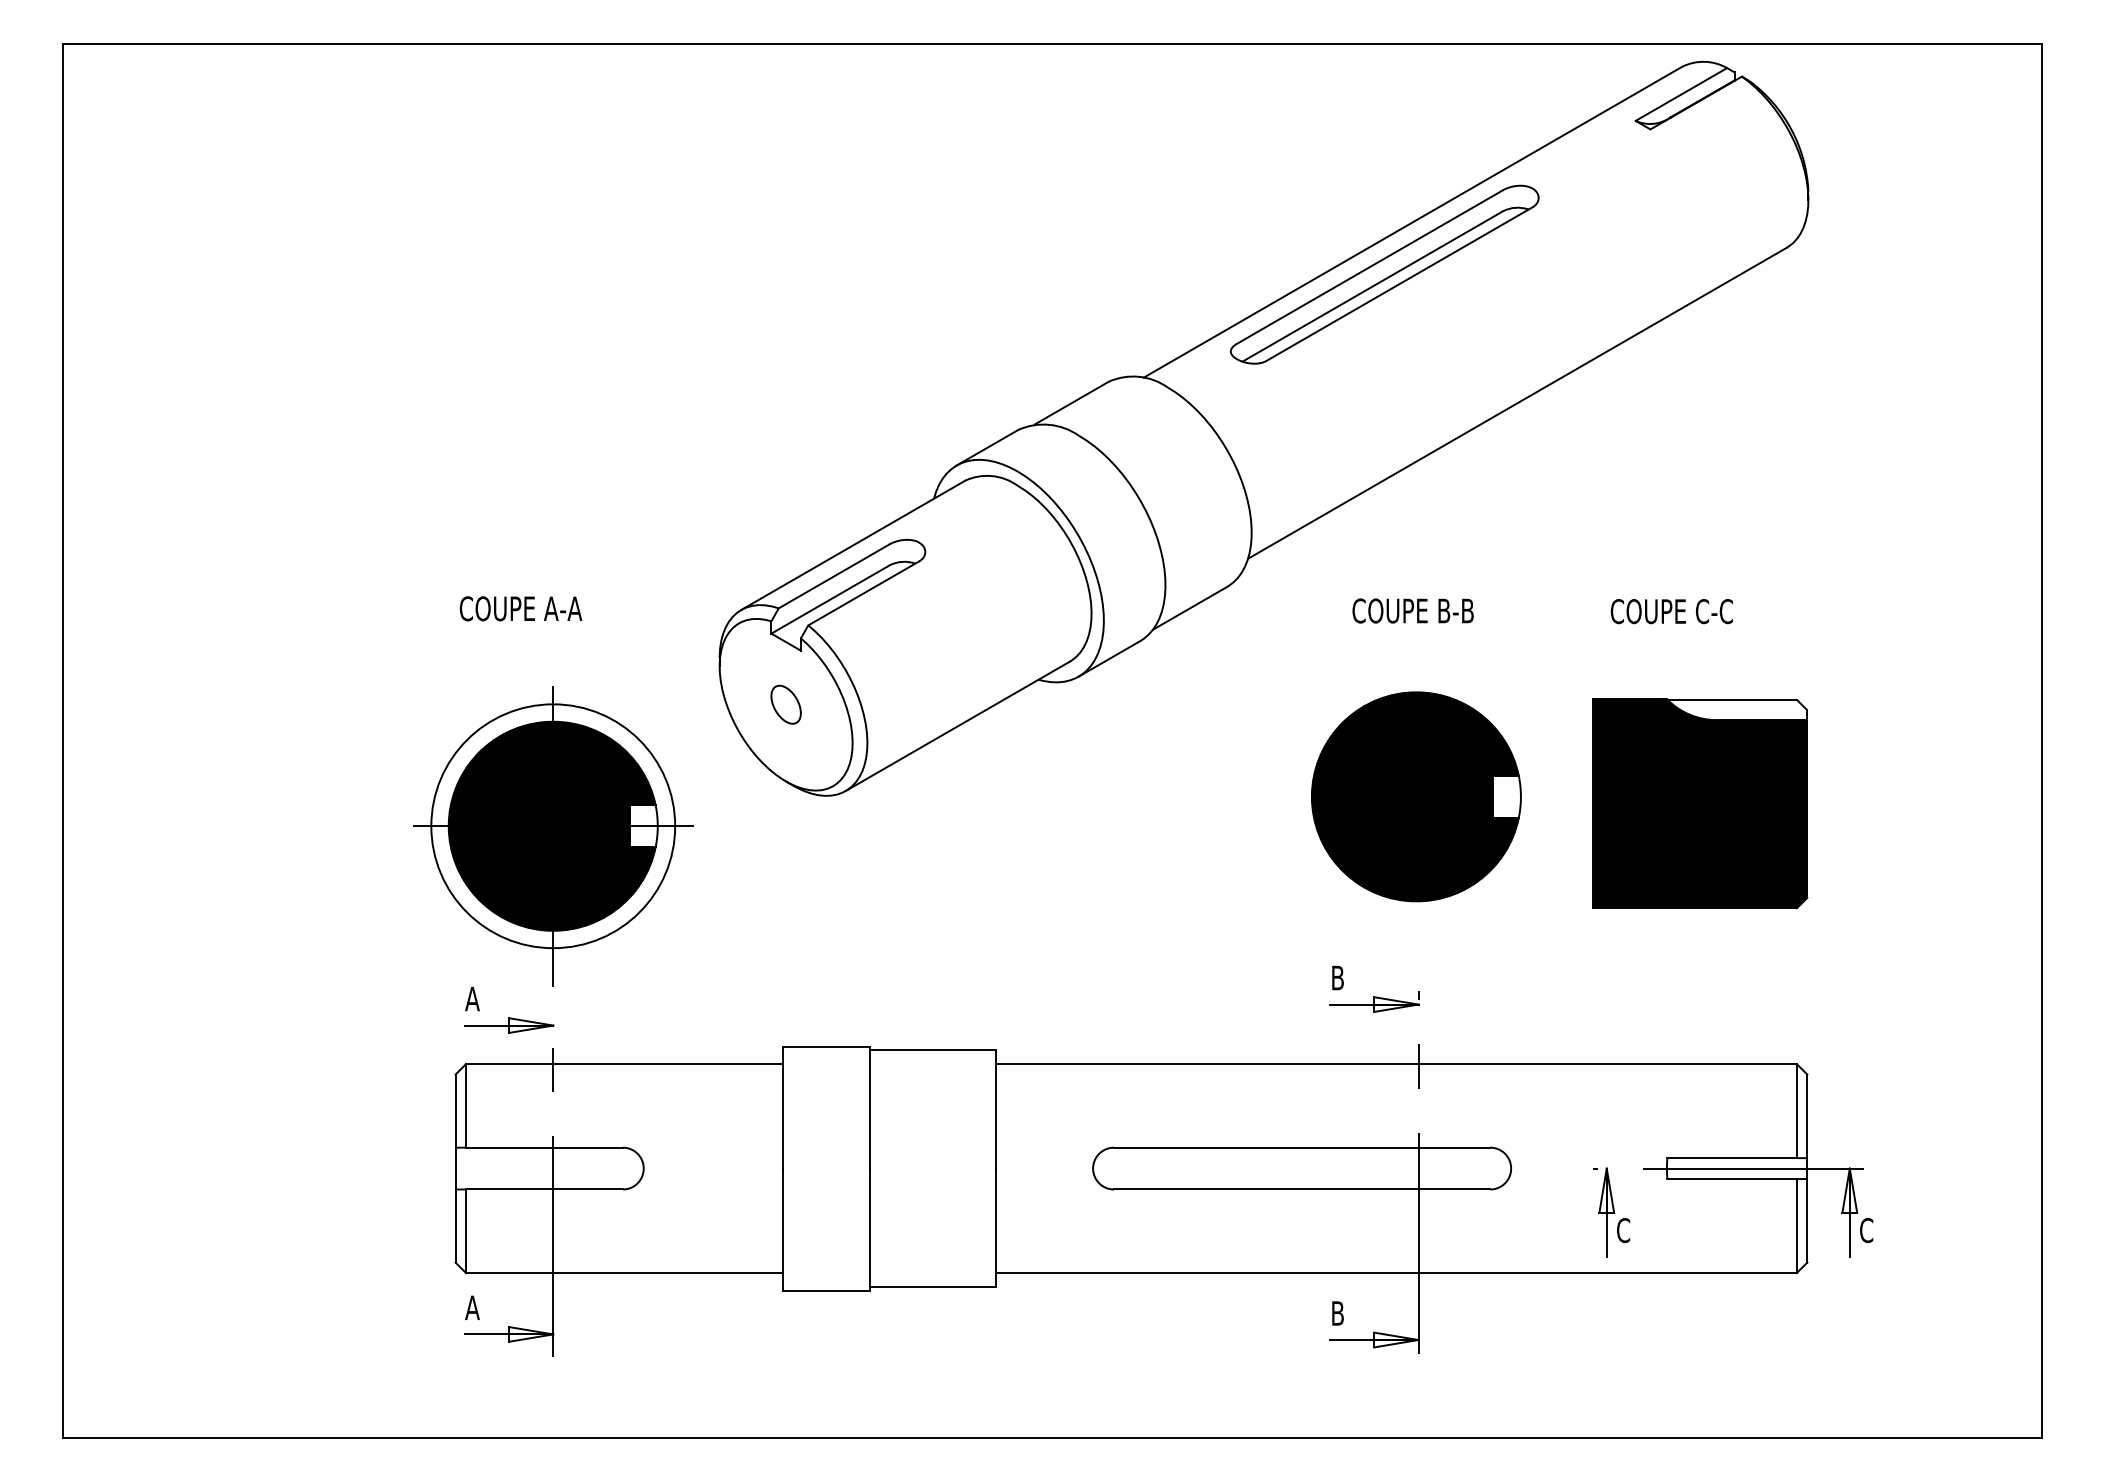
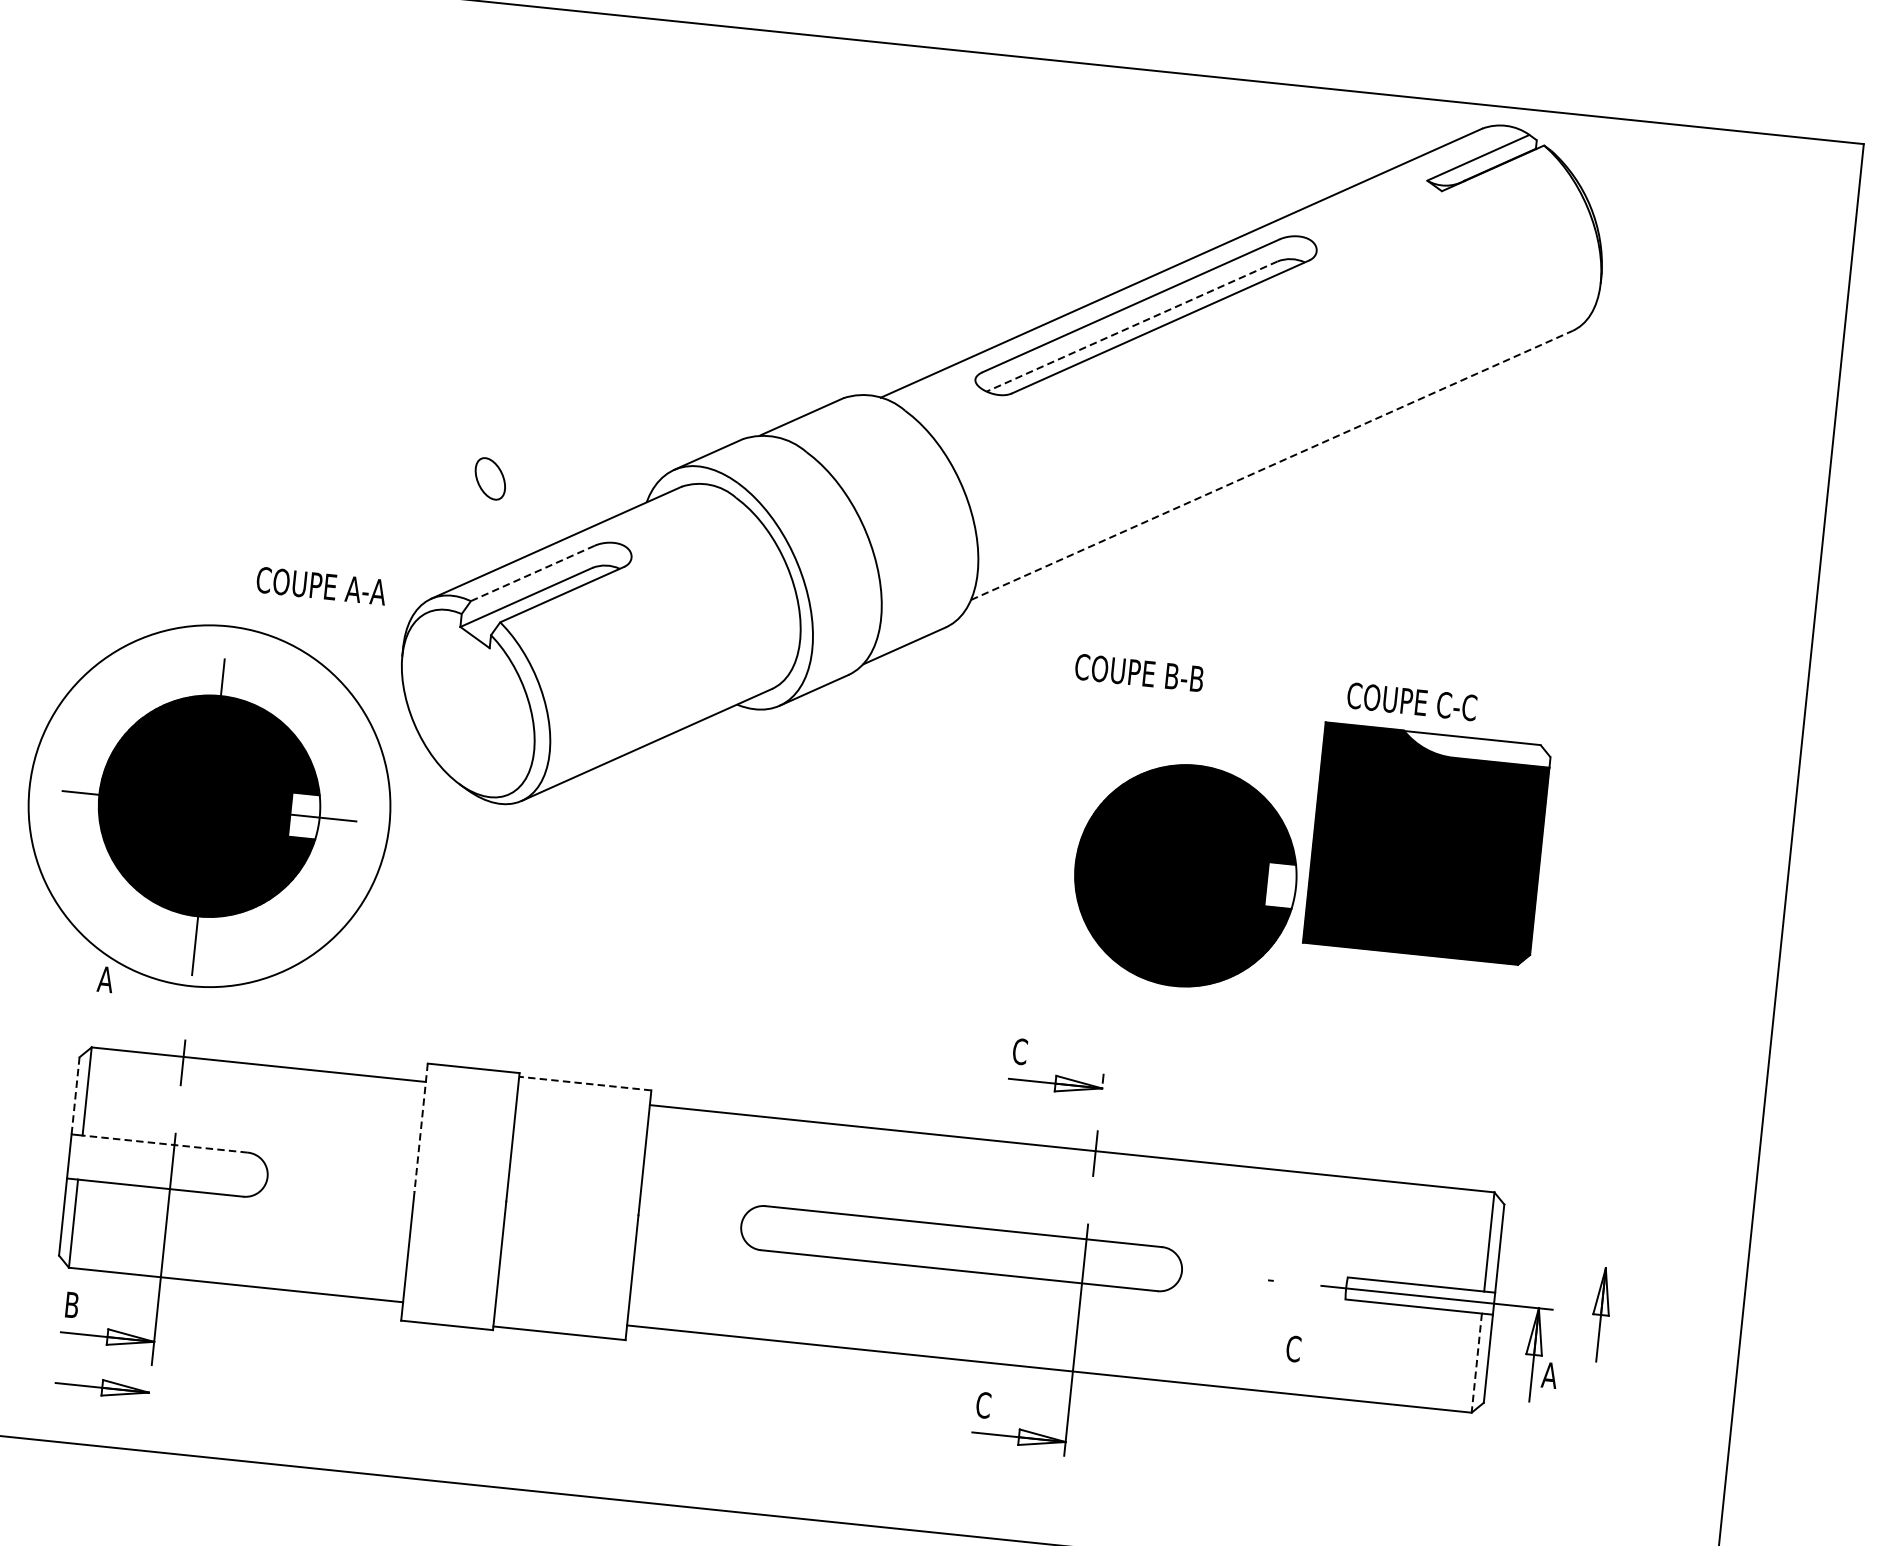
line: (1372, 286) -> (1131, 326), solid -> dashed
line: (1517, 403) -> (1271, 465), solid -> dashed
line: (834, 576) -> (533, 573), solid -> dashed
text: (520, 608) -> (320, 585), moved
part: (785, 704) -> (489, 478), moved
part: (1416, 796) -> (1185, 875), moved
part: (1700, 803) -> (1427, 843), moved
circle: (553, 826) -> (209, 806), size x1.4
text: (1337, 977) -> (1019, 1051), B -> C
part: (509, 1025) -> (102, 1387), moved
line: (932, 1050) -> (584, 1083), solid -> dashed
line: (783, 1107) -> (421, 1127), solid -> dashed
line: (455, 1111) -> (75, 1096), solid -> dashed
line: (543, 1147) -> (164, 1143), solid -> dashed
part: (1606, 1212) -> (1600, 1314), moved
line: (1796, 1226) -> (1476, 1363), solid -> dashed
text: (1866, 1230) -> (1549, 1375), C -> A
text: (472, 1307) -> (71, 1304), A -> B
text: (1337, 1313) -> (983, 1405), B -> C

